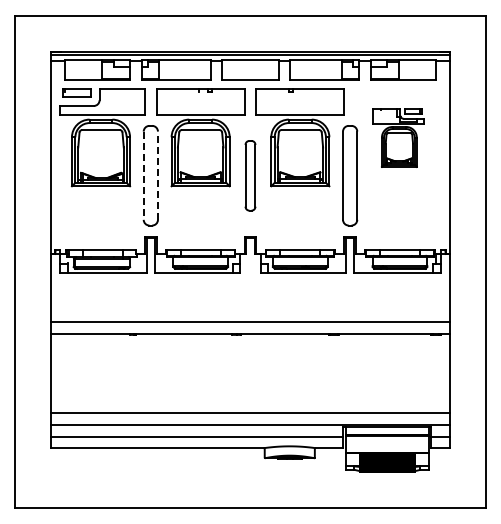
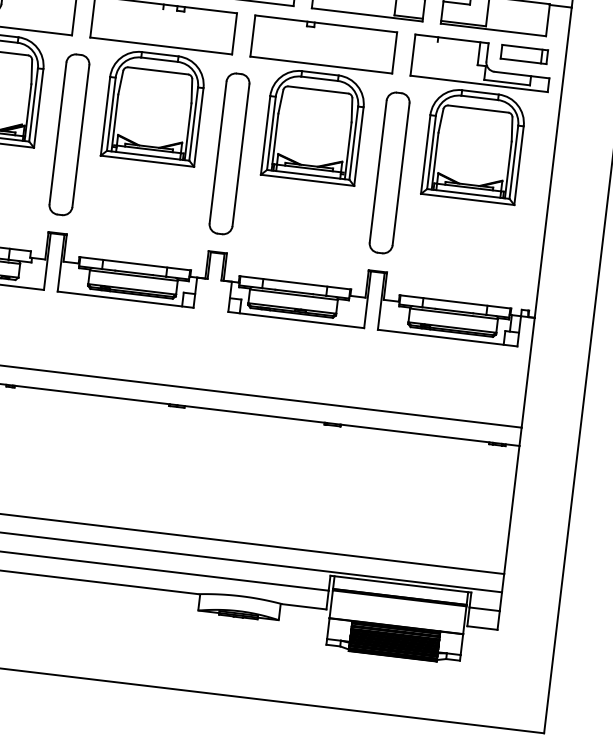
part: (398, 137) -> (474, 120), size x1.67
line: (157, 175) -> (80, 135), dashed -> solid
part: (250, 175) -> (229, 153), size x1.43
line: (143, 176) -> (57, 134), dashed -> solid

